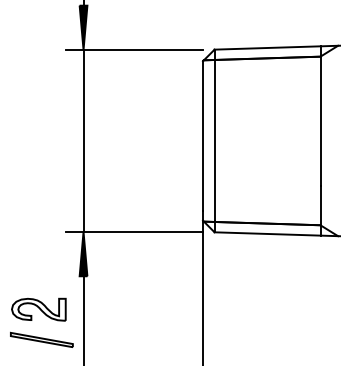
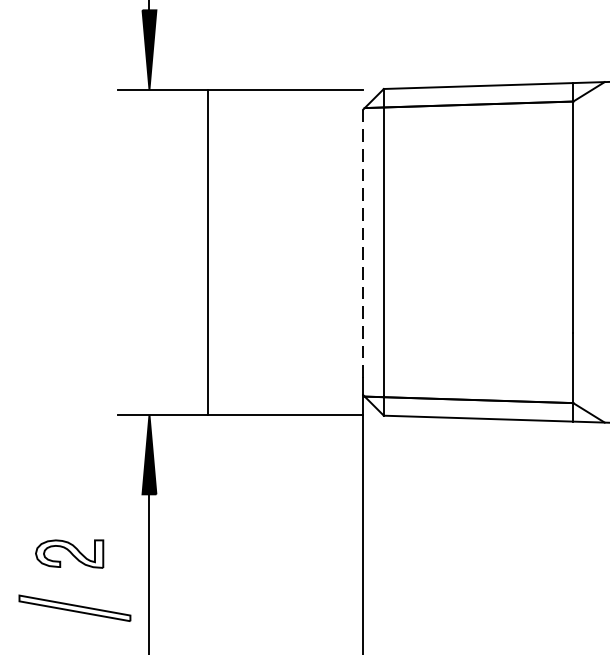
line: (203, 136) -> (364, 244), solid -> dashed
line: (83, 140) -> (208, 251), moved
part: (38, 309) -> (68, 553), size x0.7

